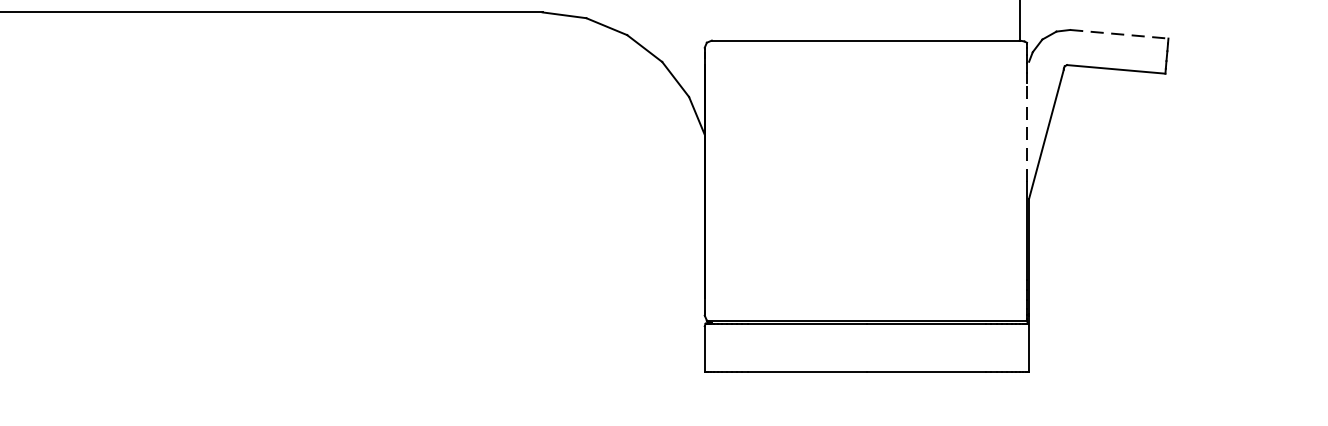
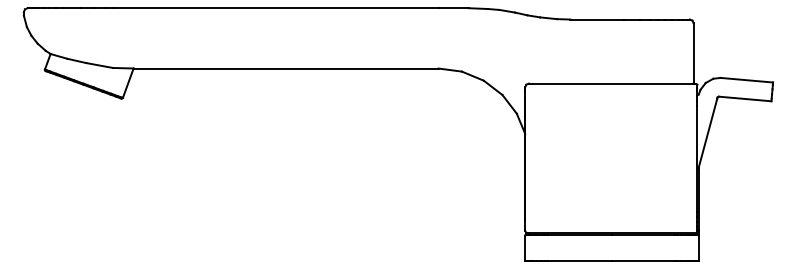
line: (1120, 34) -> (747, 80), dashed -> solid
line: (1027, 132) -> (697, 132), dashed -> solid

